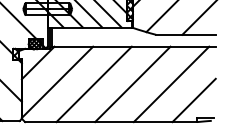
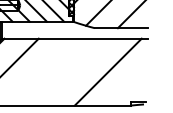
line: (93, 84) -> (39, 72), removed
line: (132, 84) -> (73, 72), removed
line: (193, 100) -> (127, 86), removed

